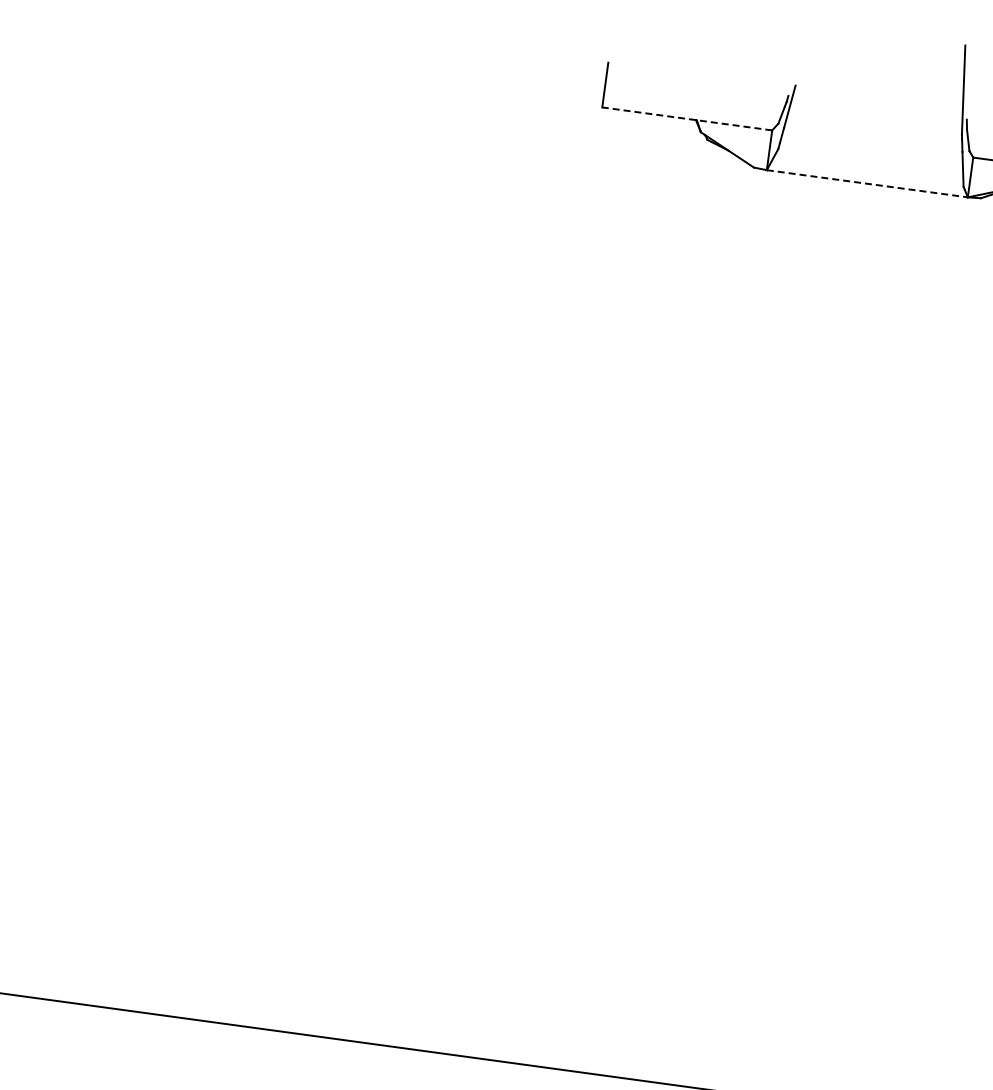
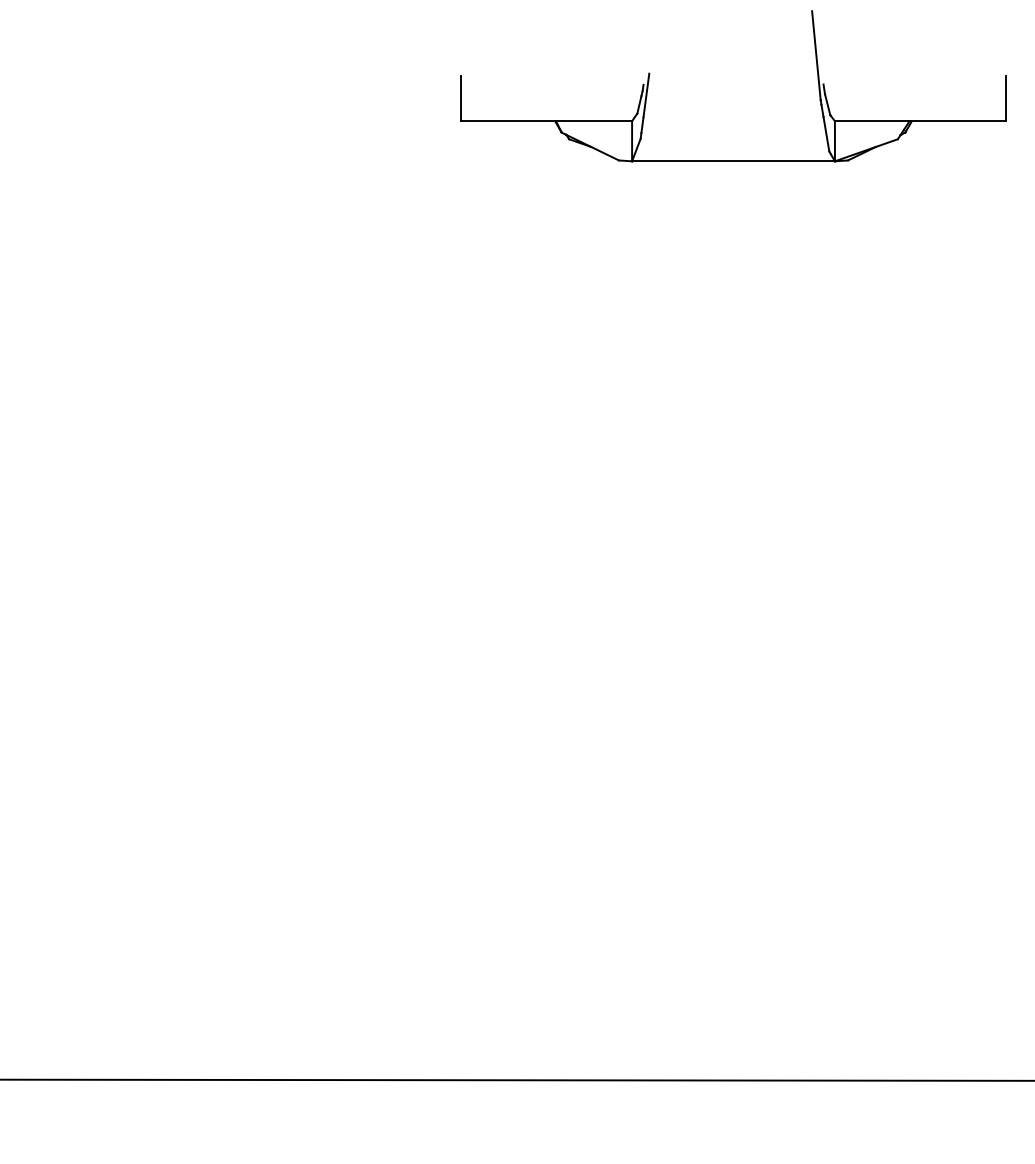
line: (687, 119) -> (546, 121), dashed -> solid
line: (868, 184) -> (734, 161), dashed -> solid

